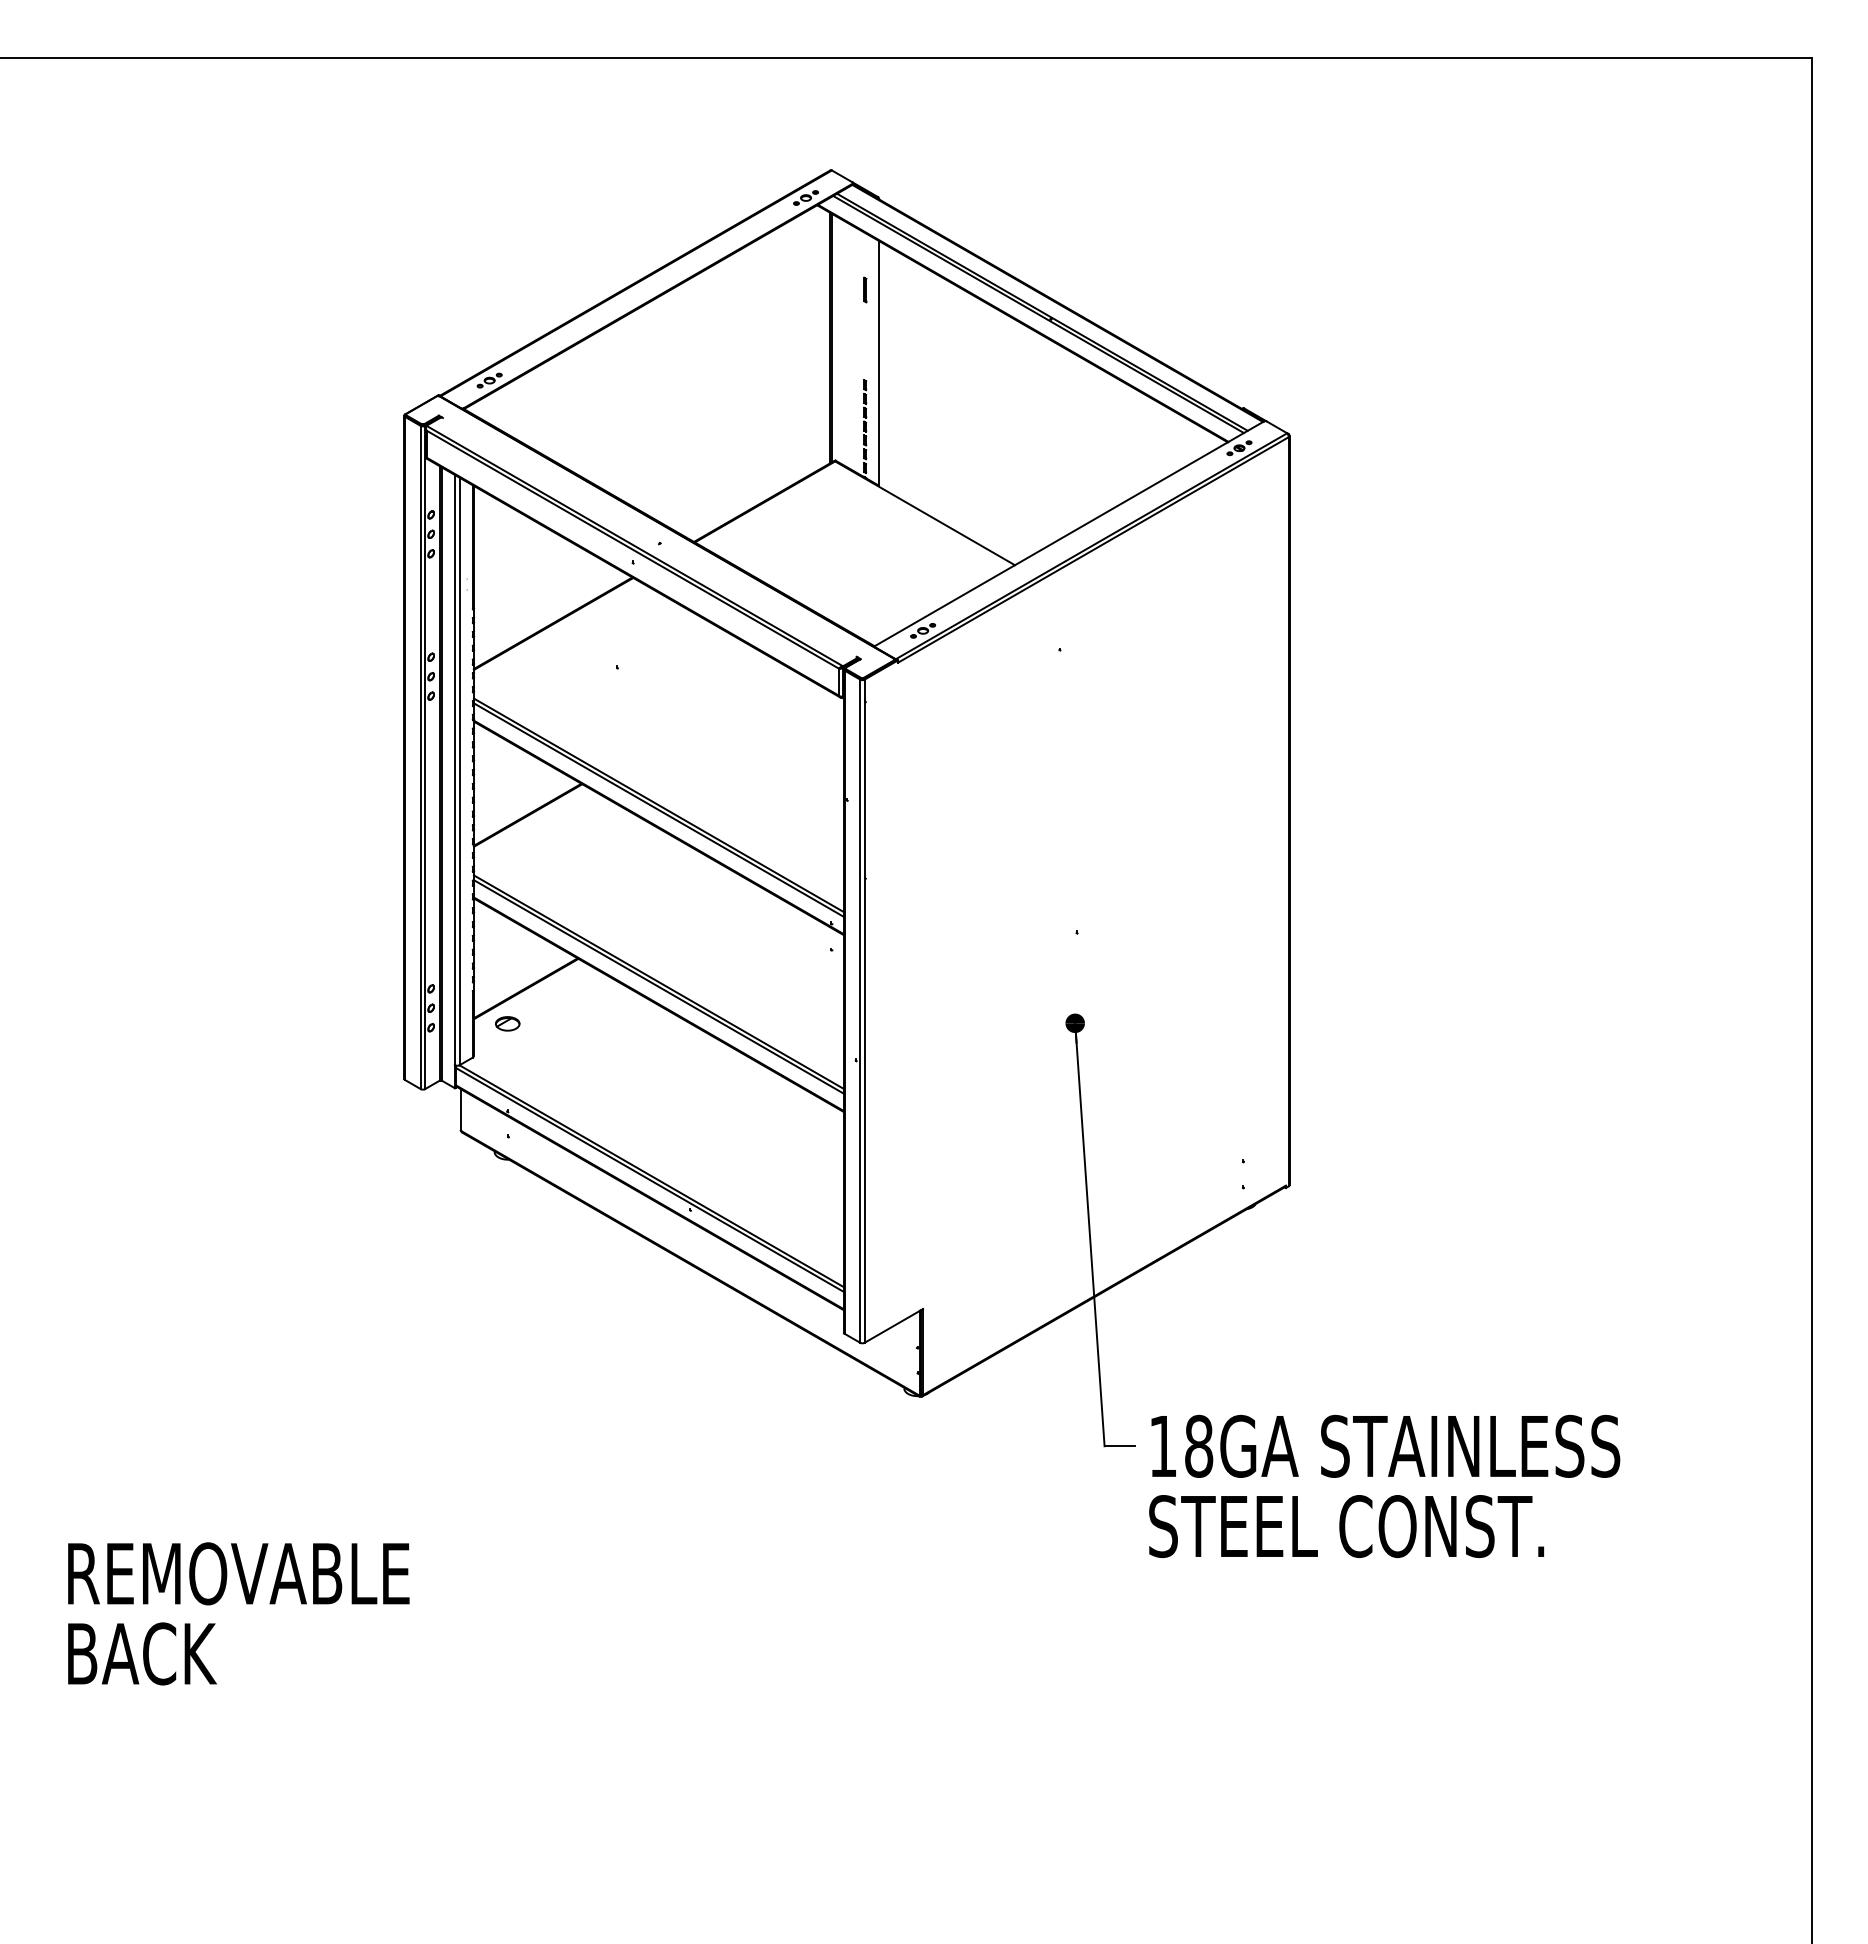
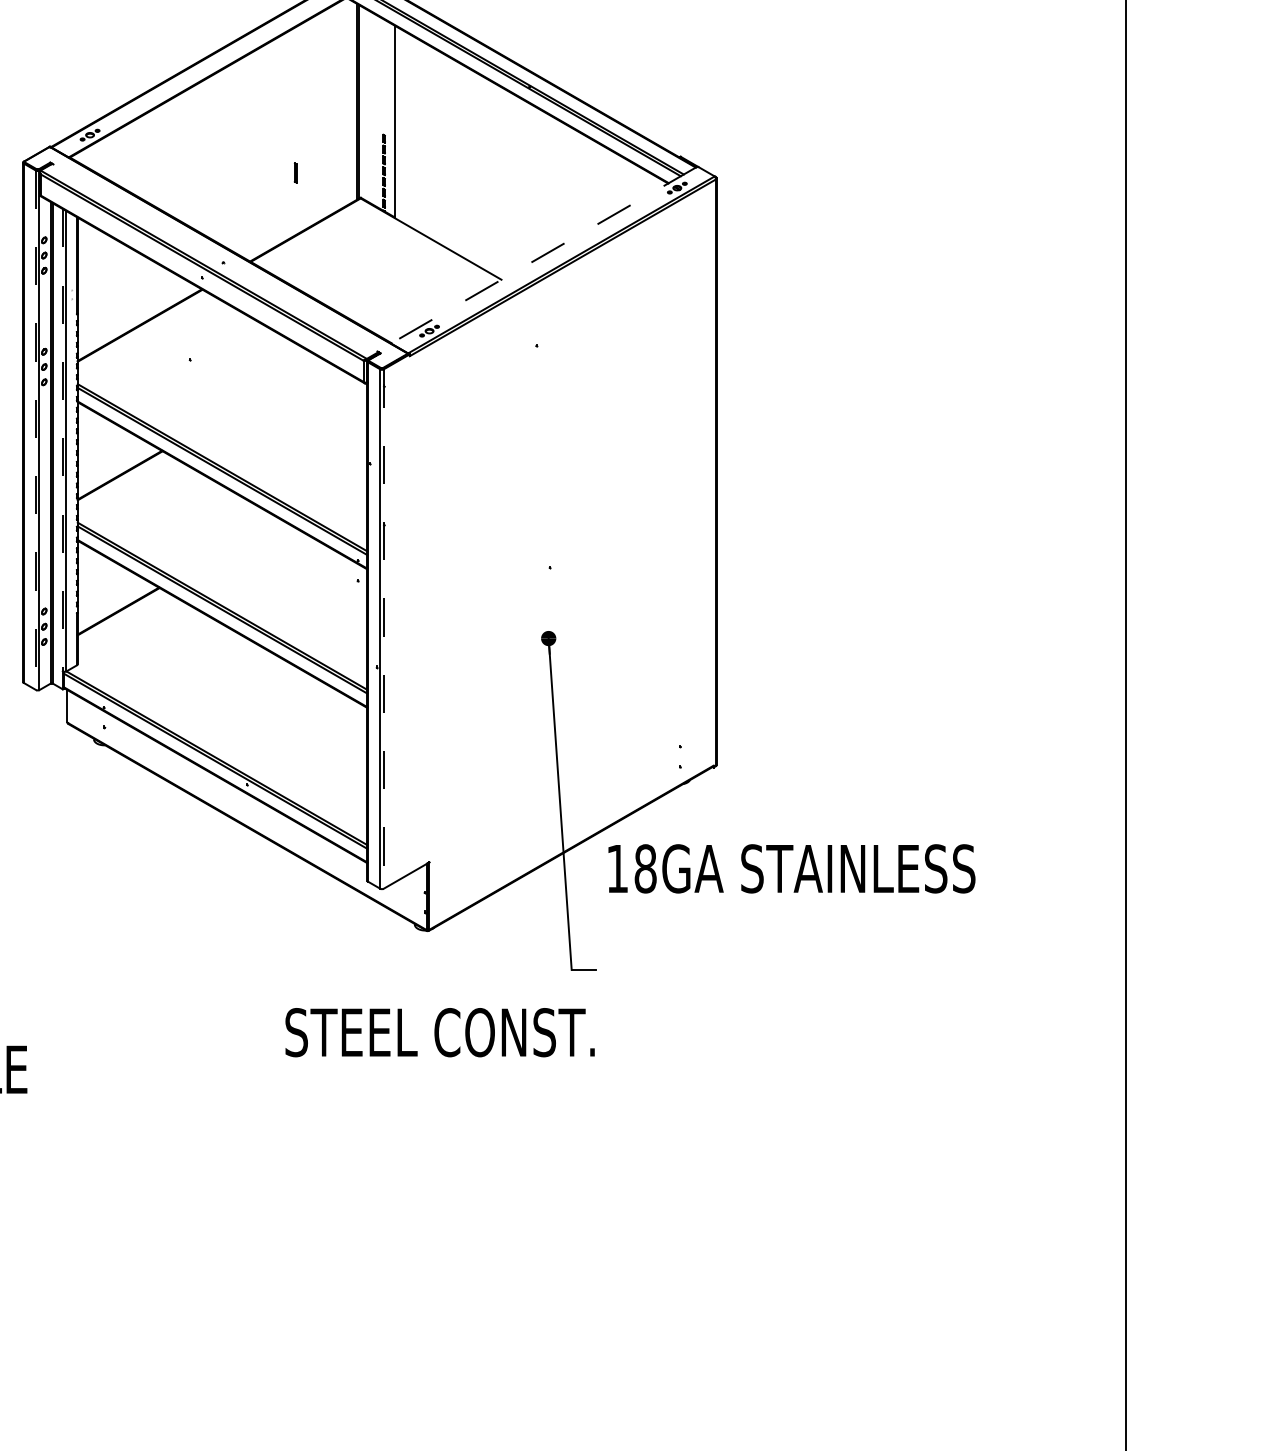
line: (865, 289) -> (295, 172), moved
line: (1069, 533) -> (544, 254), solid -> dashed
line: (420, 757) -> (35, 430), solid -> dashed
line: (455, 770) -> (63, 440), solid -> dashed
line: (864, 1011) -> (383, 629), solid -> dashed
part: (507, 1023) -> (104, 638), removed
text: (1385, 1445) -> (791, 868), moved
text: (1346, 1526) -> (440, 1032), moved

